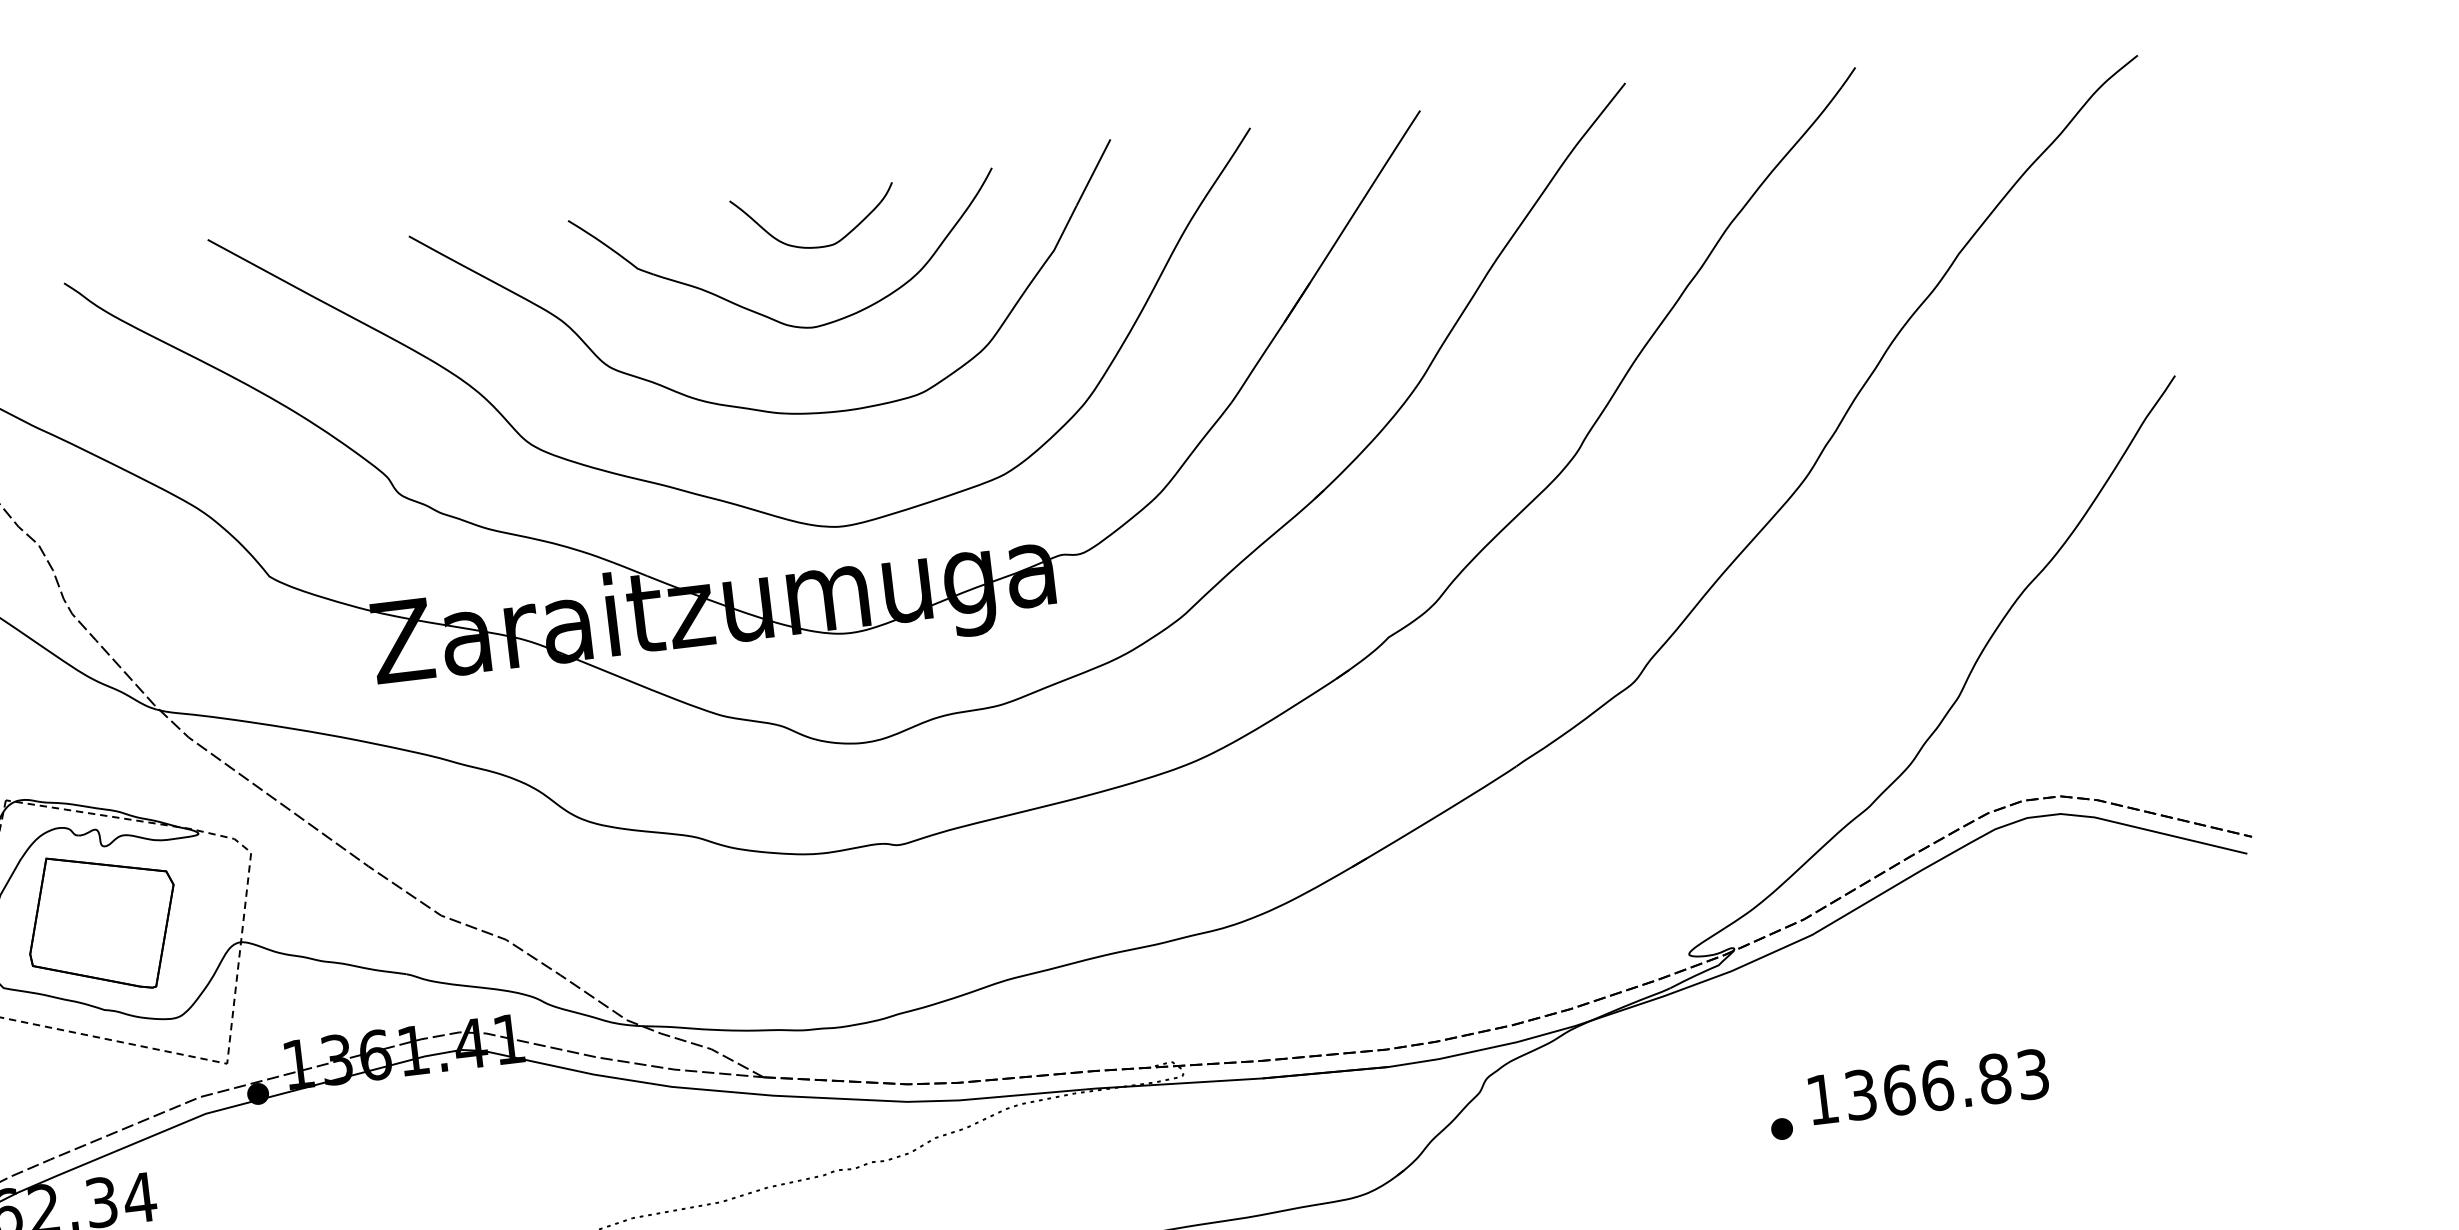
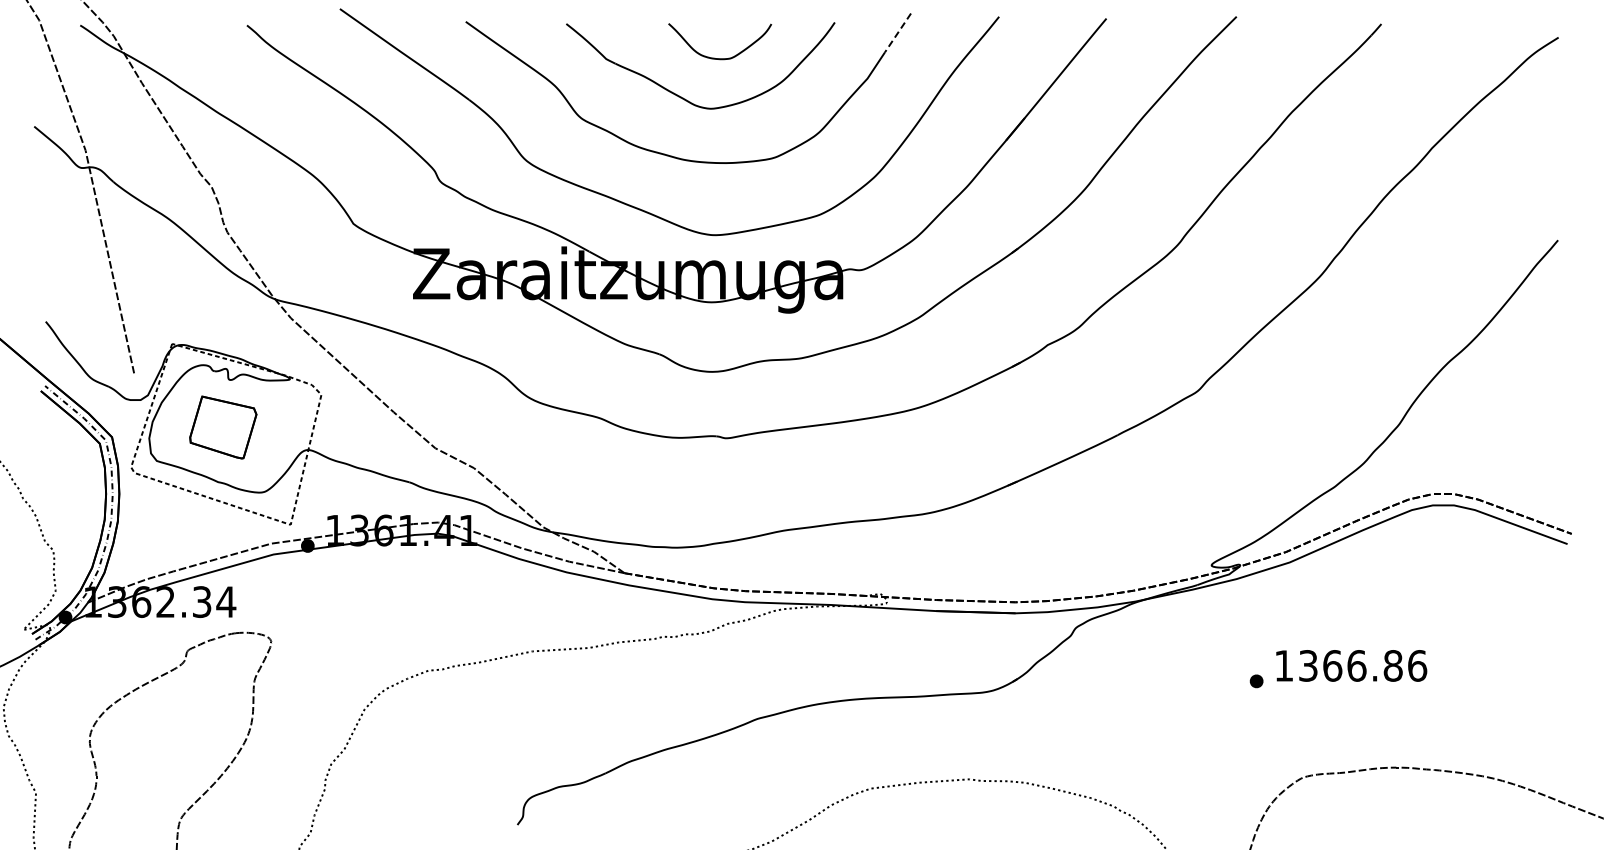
line: (1092, 173) -> (897, 33), solid -> dashed
part: (102, 922) -> (223, 427), size x0.7
text: (2033, 1073) -> (1417, 665), 1366.83 -> 1366.86

